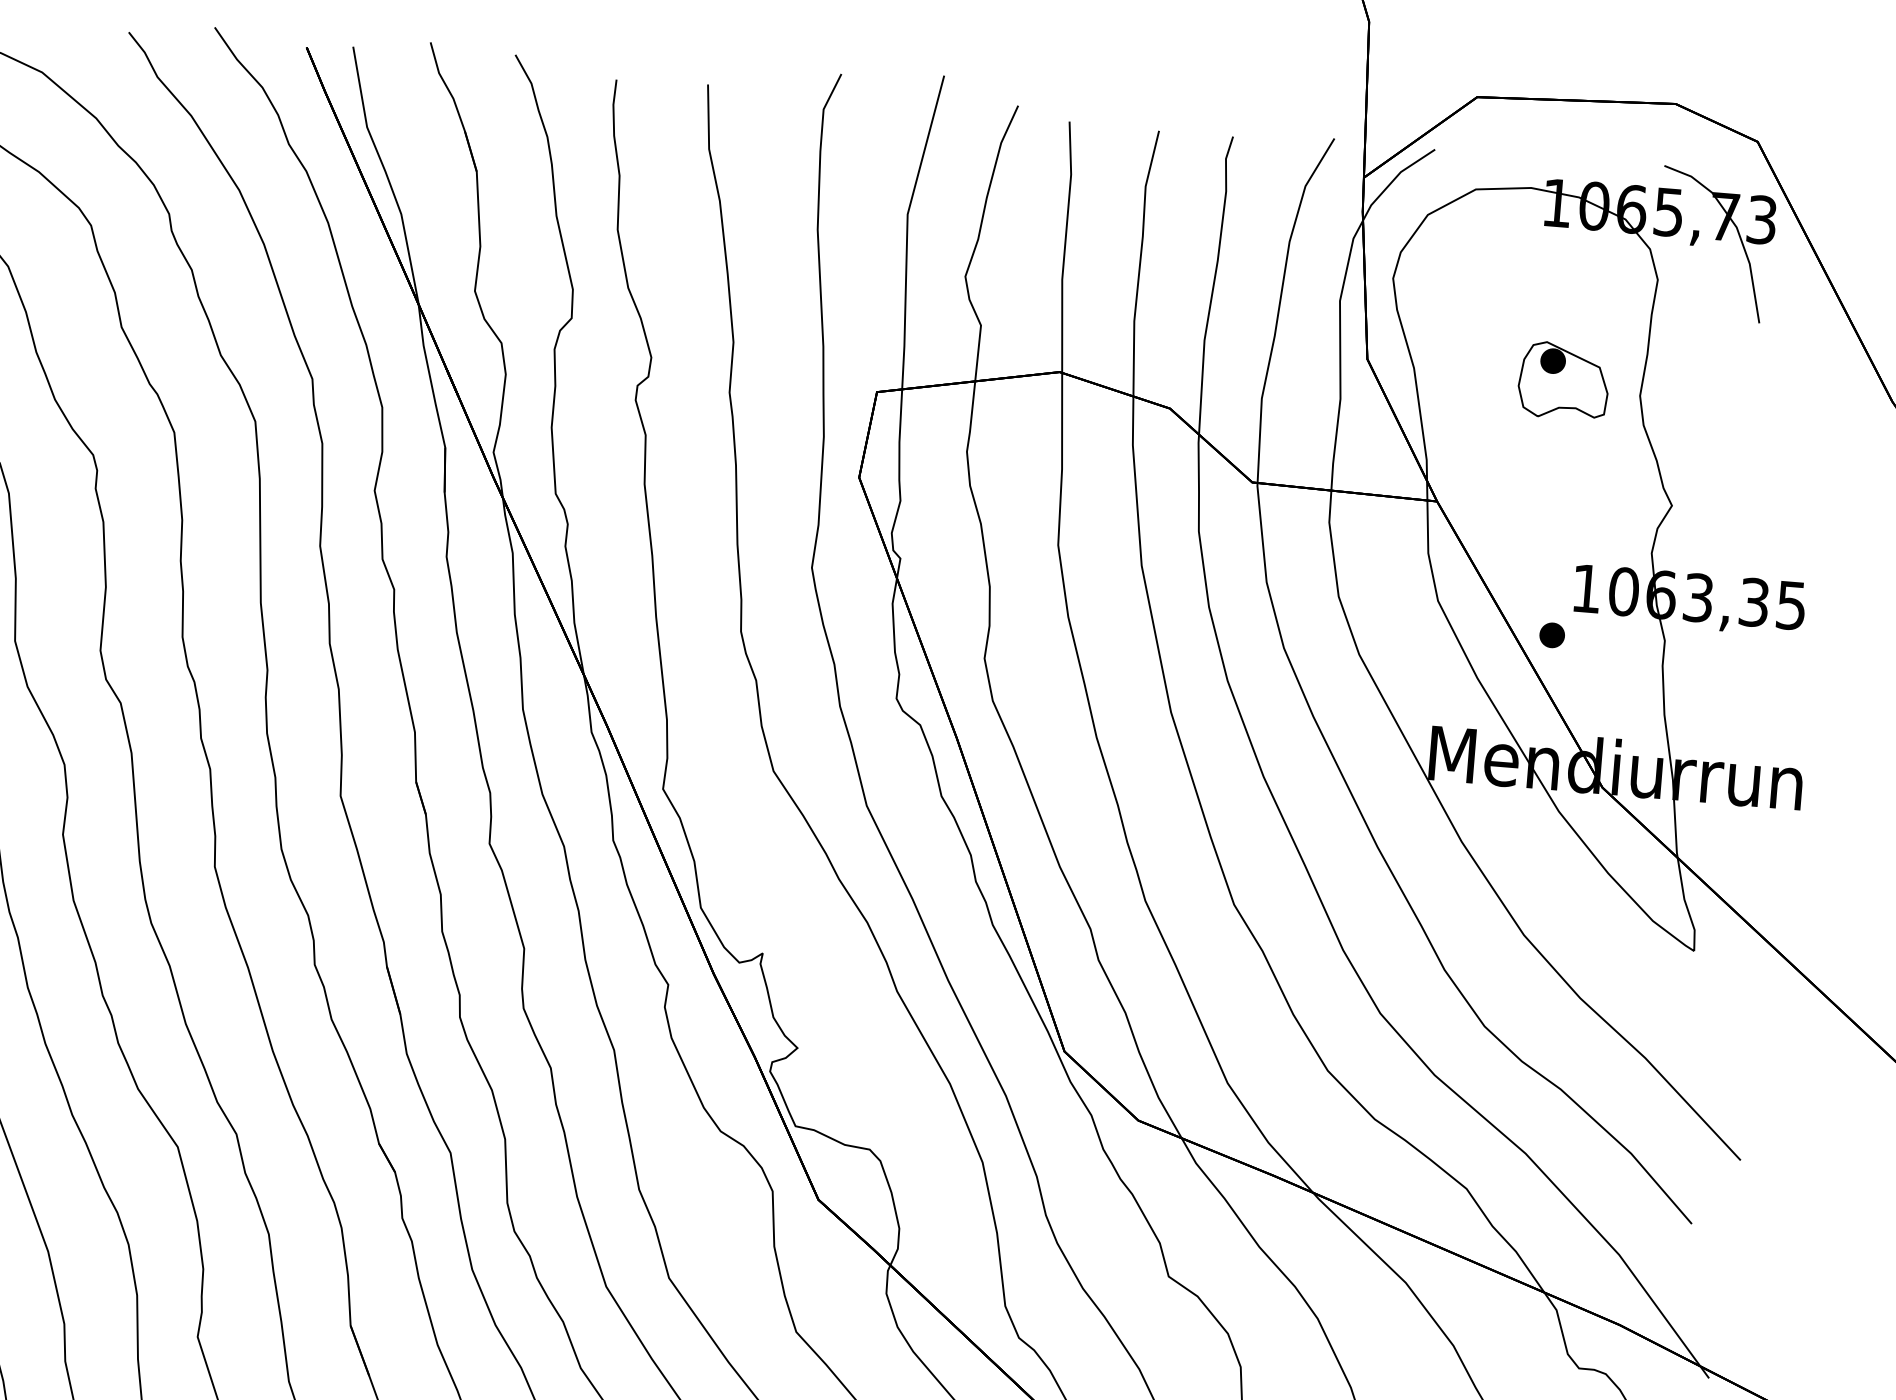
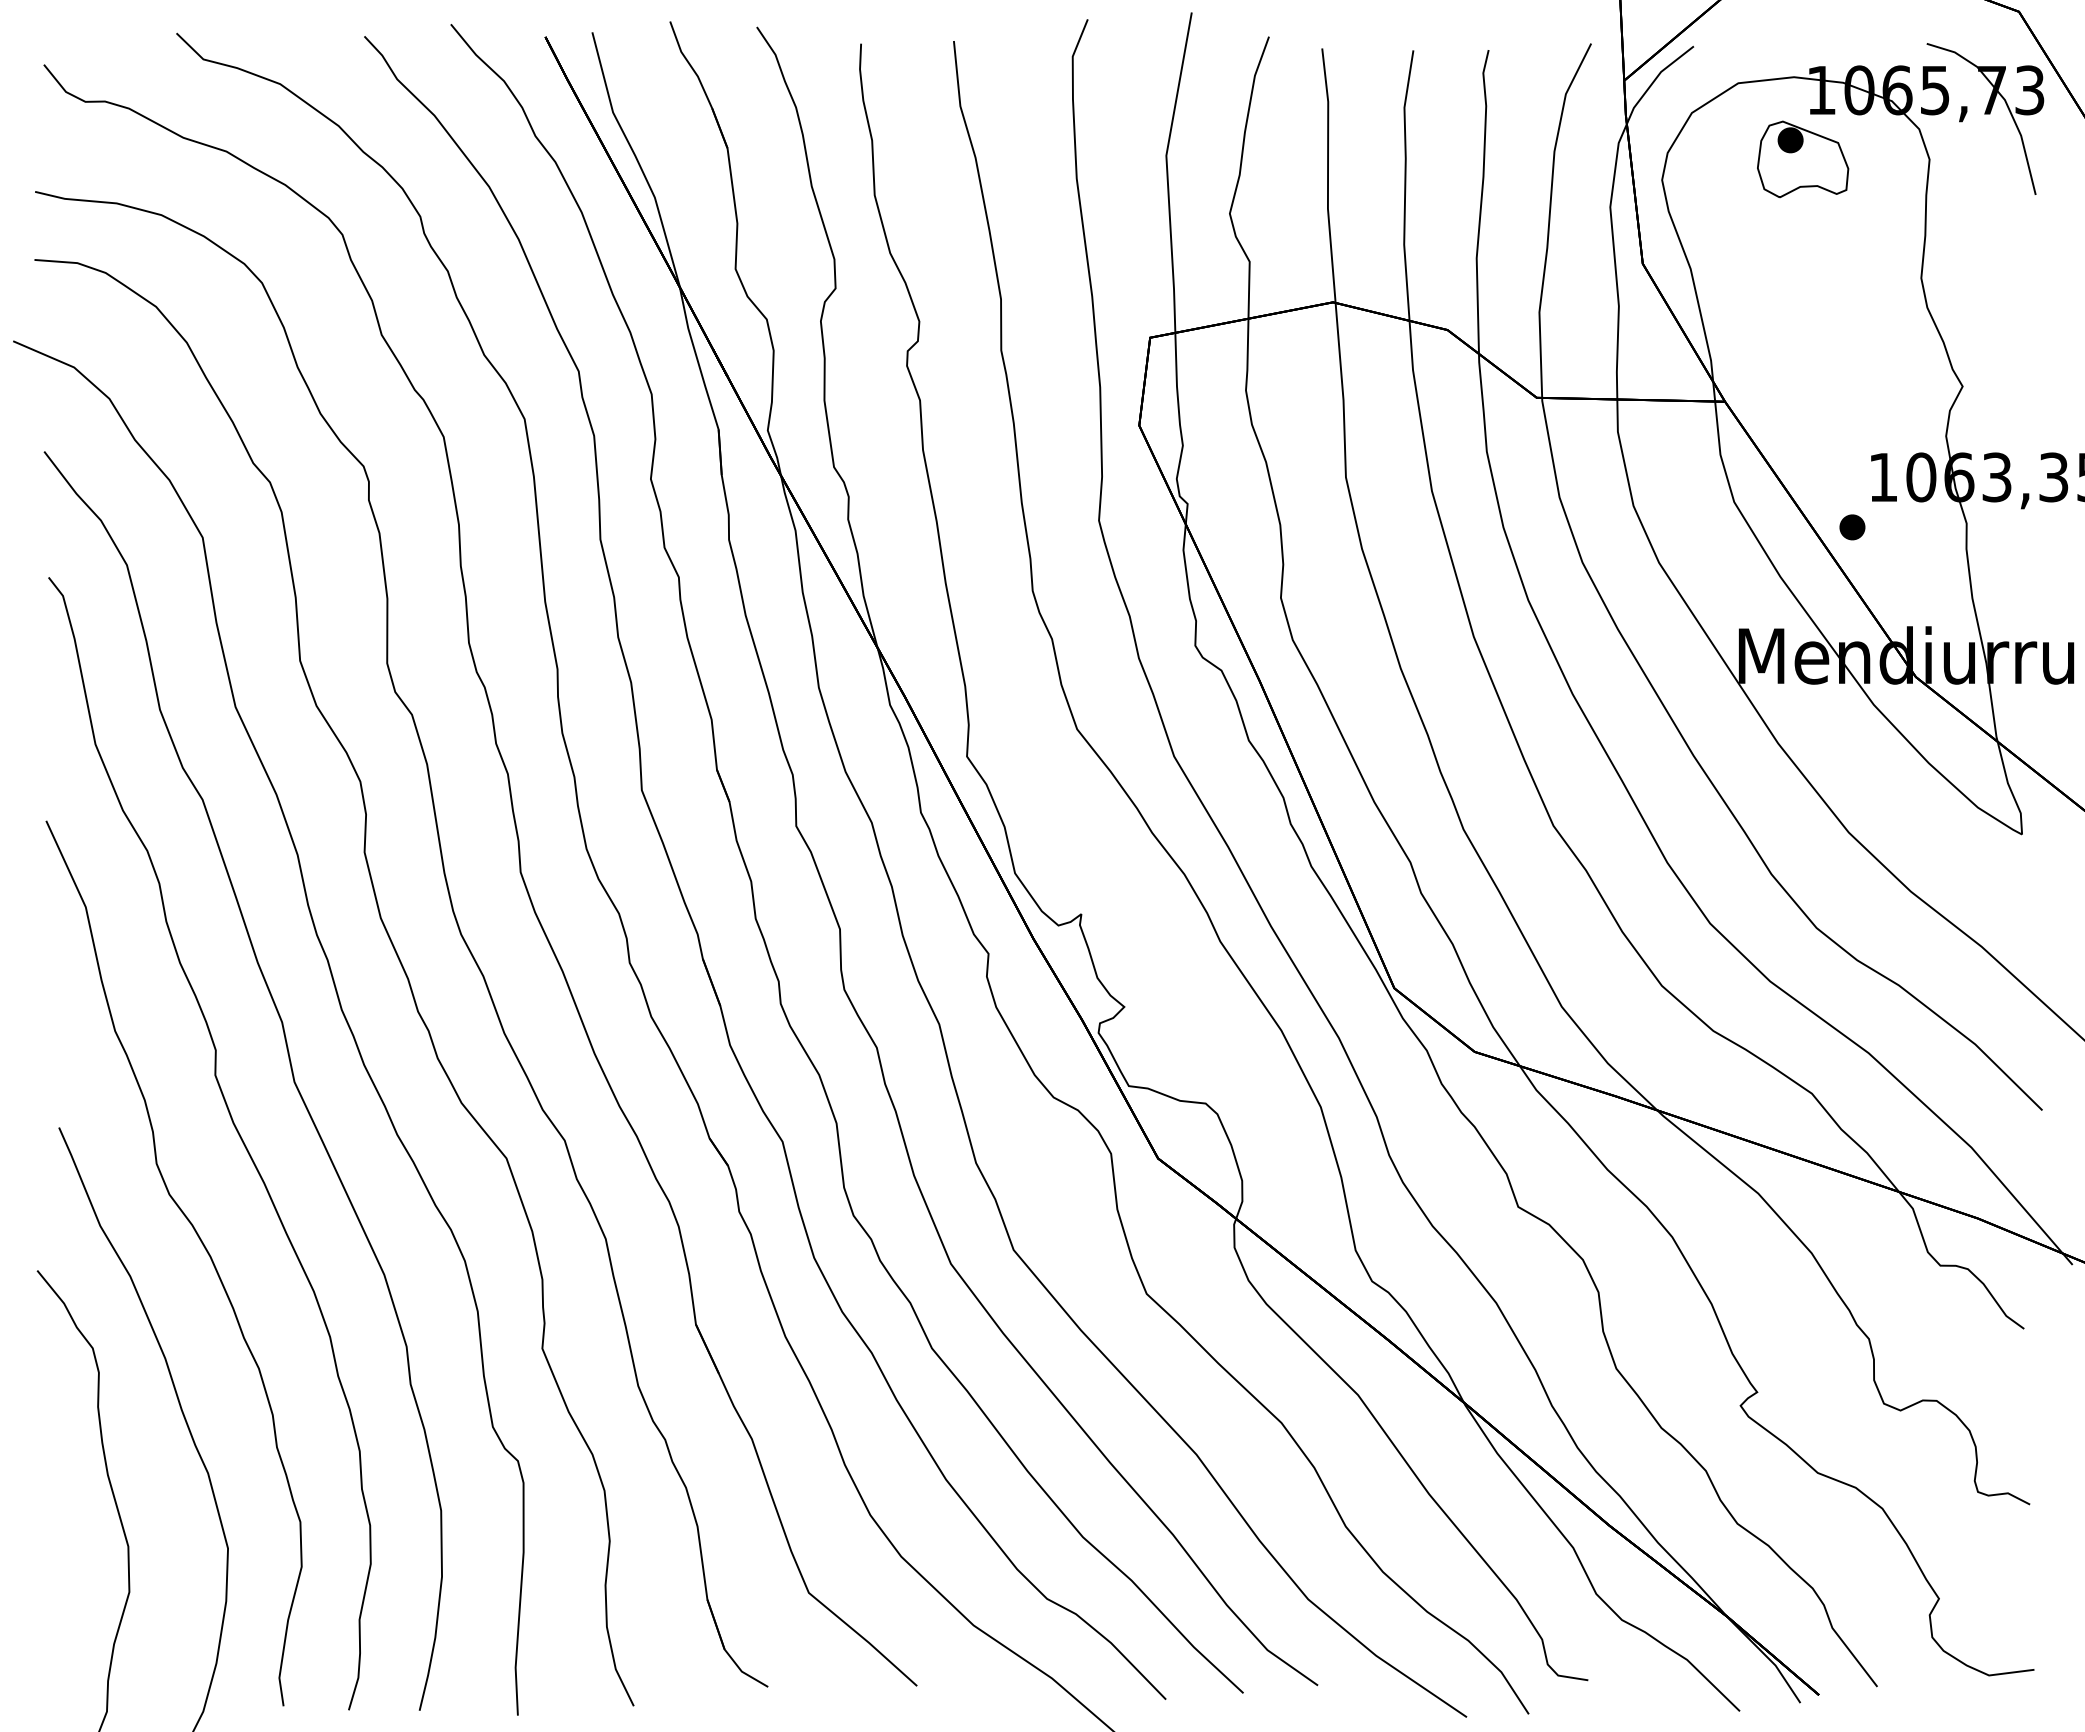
part: (1564, 381) -> (1803, 159), moved

